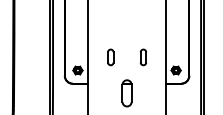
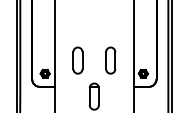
part: (110, 57) -> (77, 60), size x1.67
part: (143, 57) -> (110, 60), size x1.67

